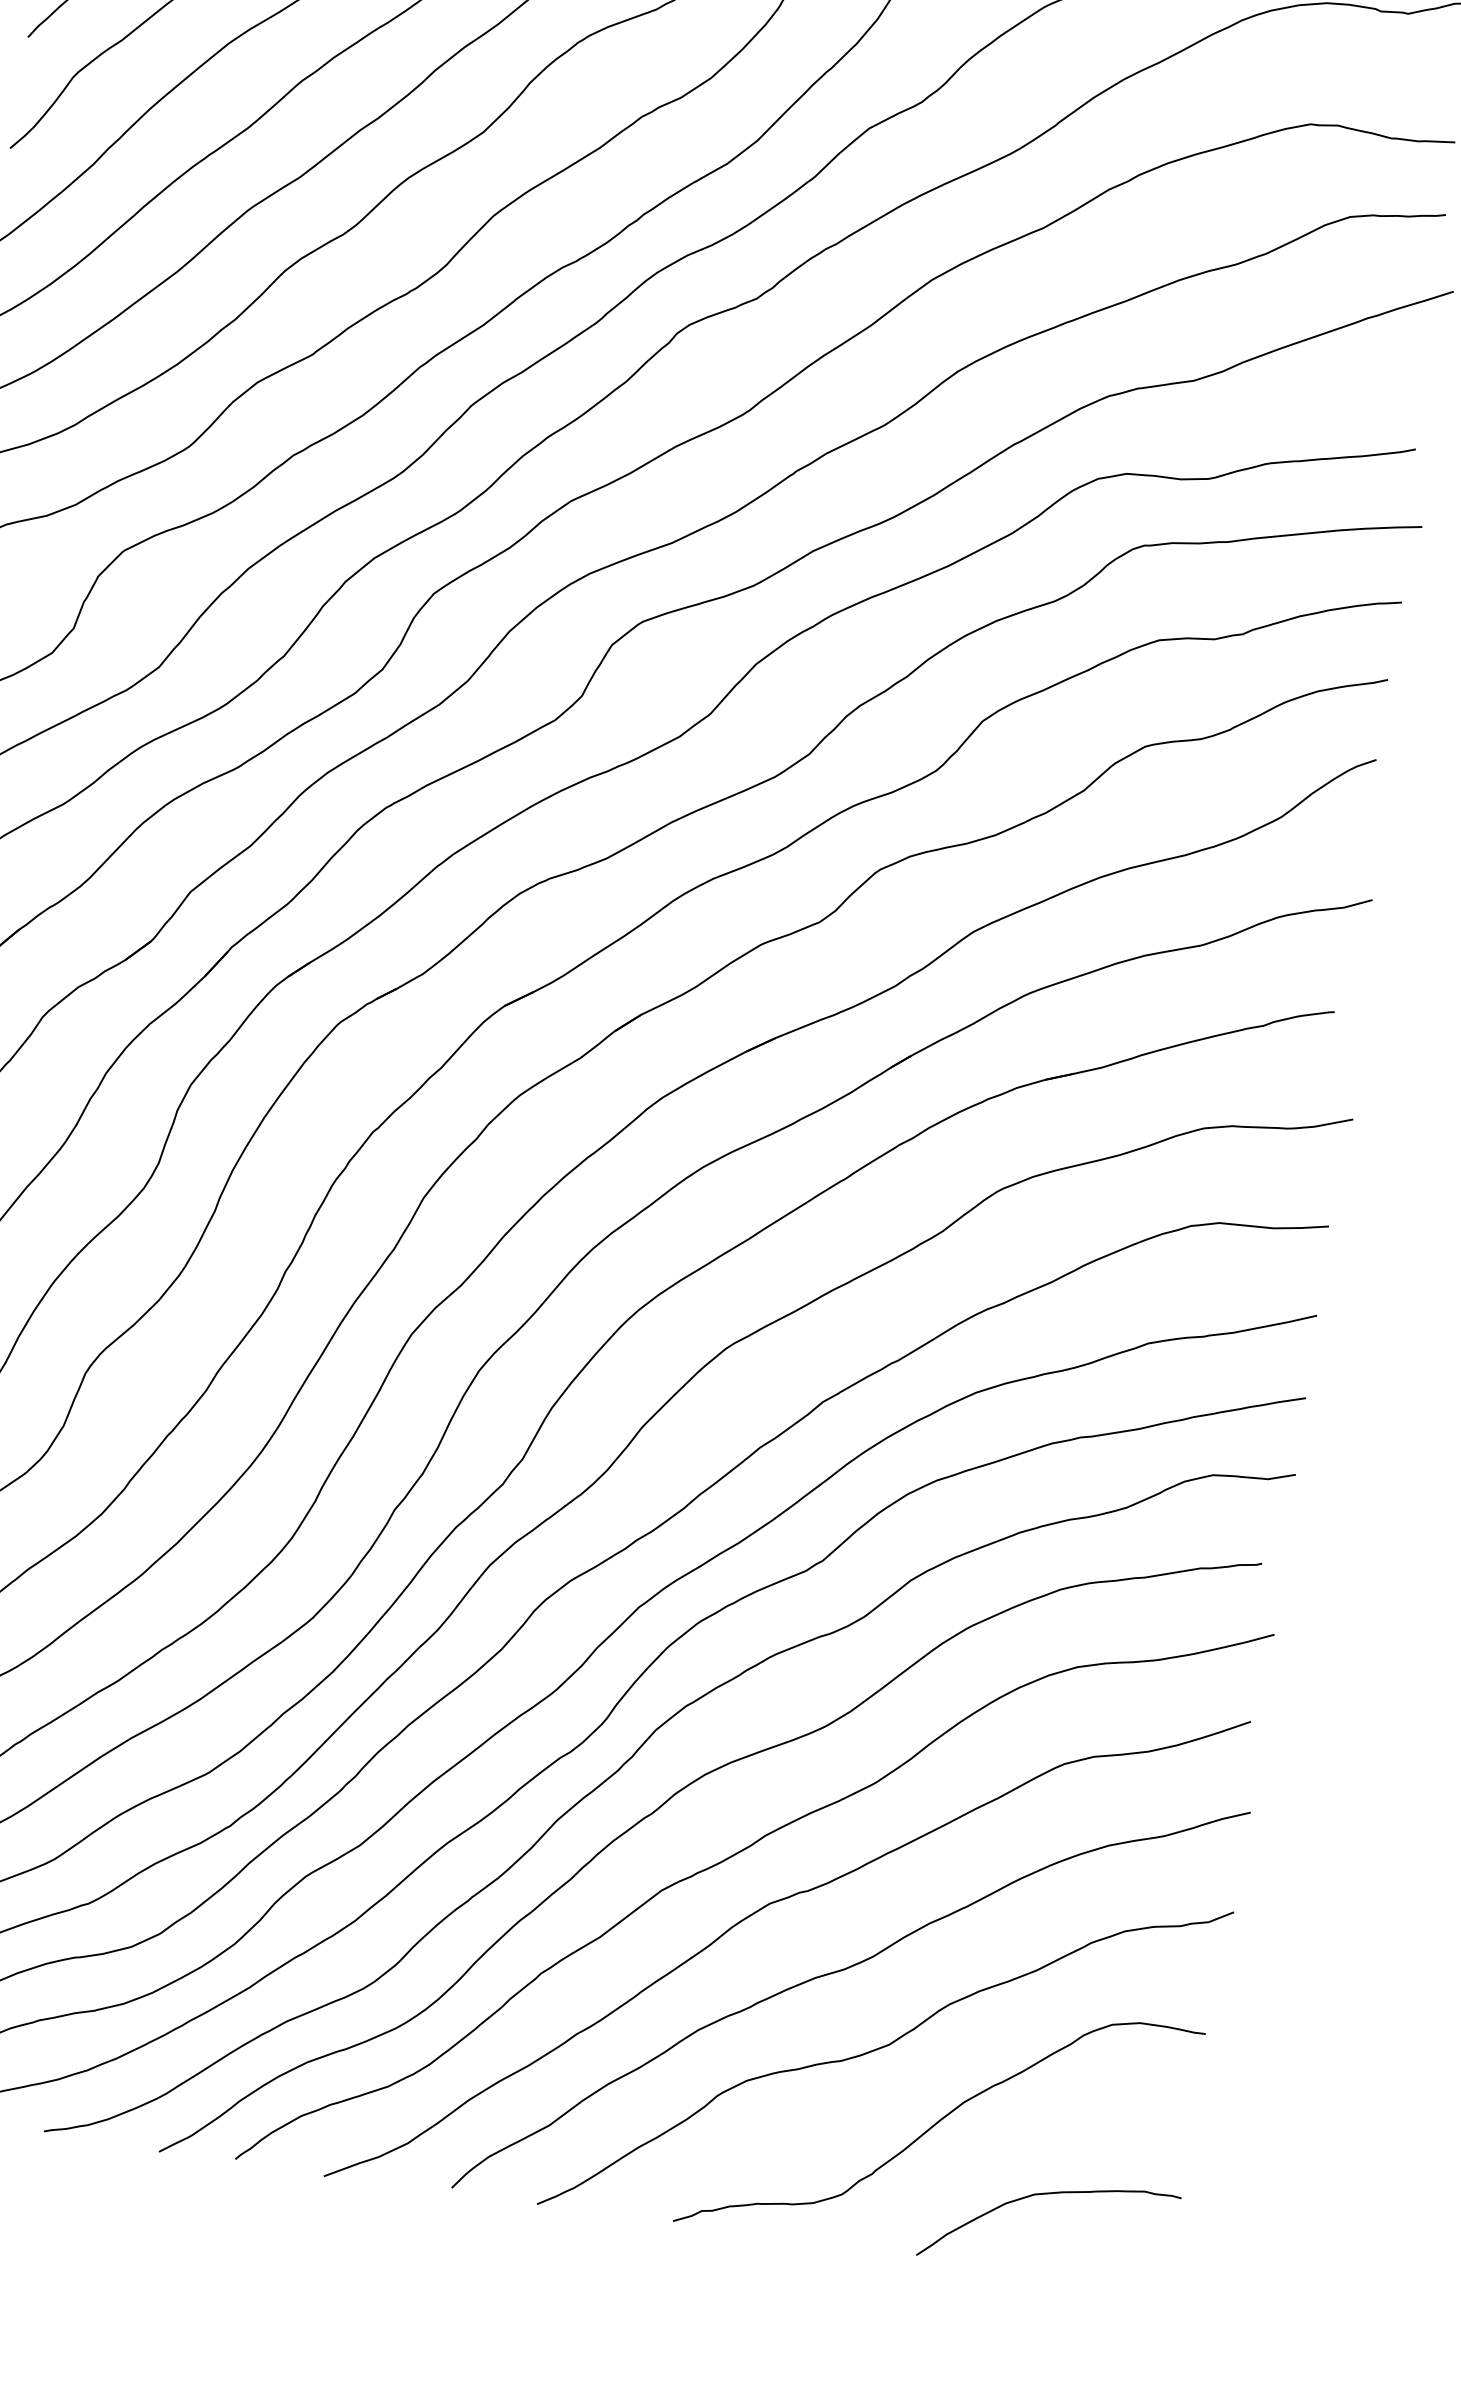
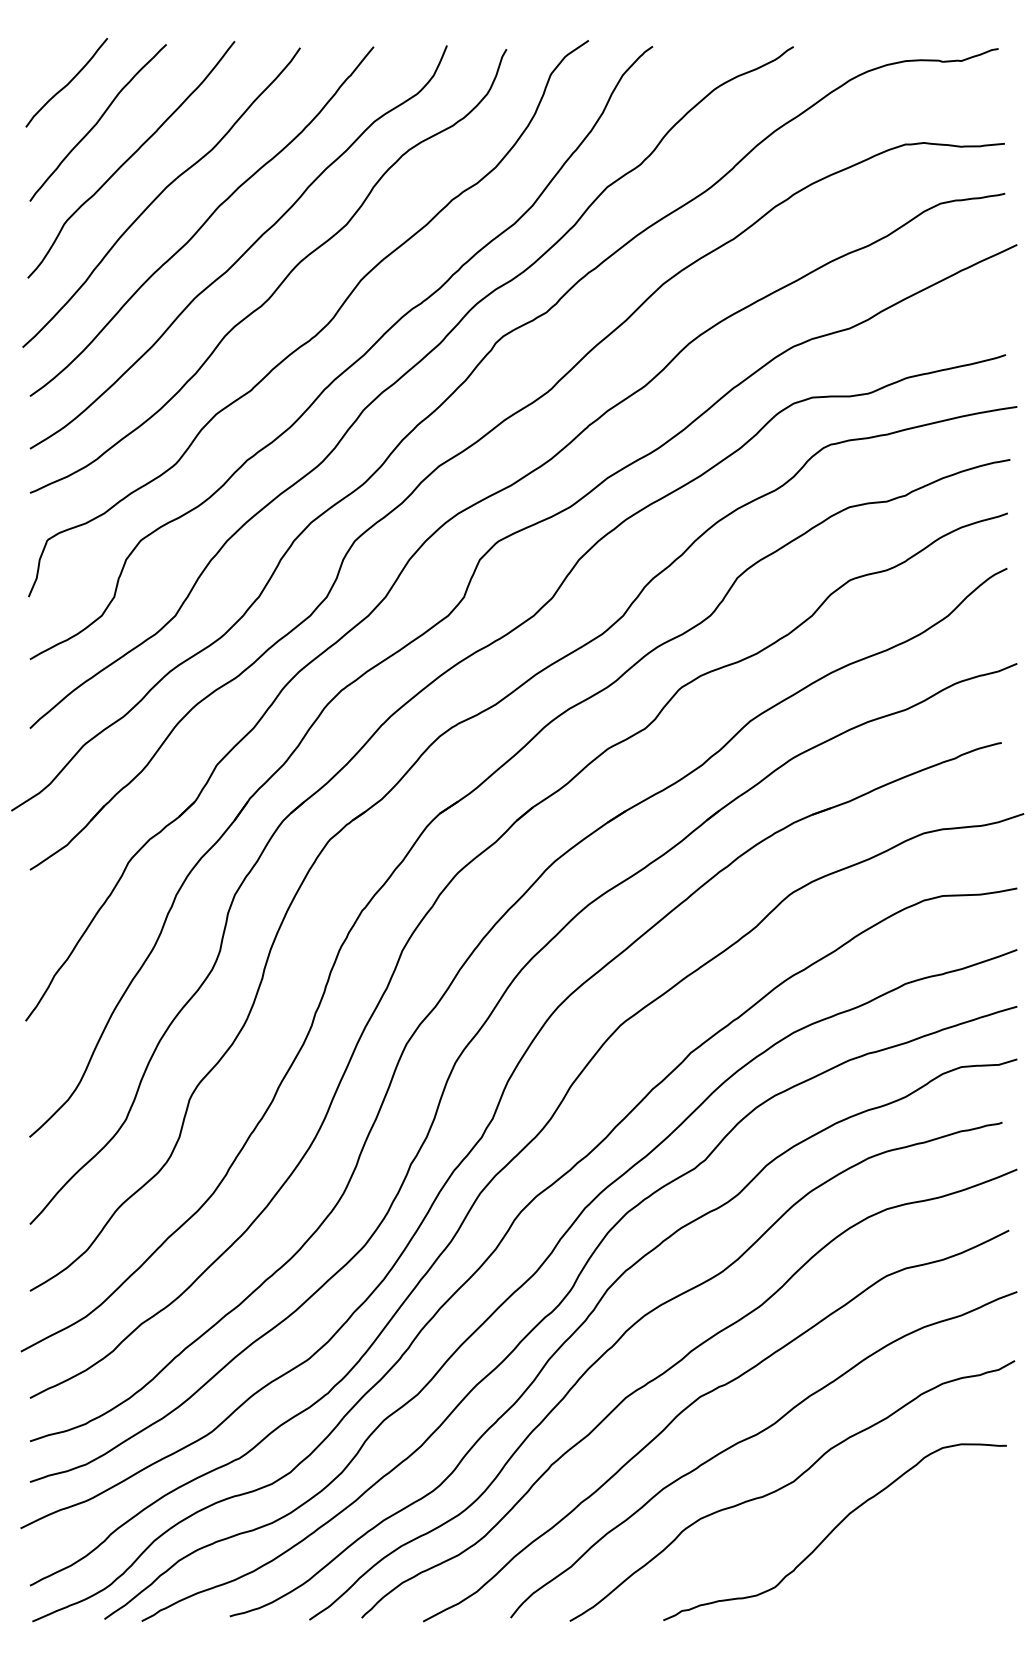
curve: (1044, 2195) -> (912, 1569), removed

